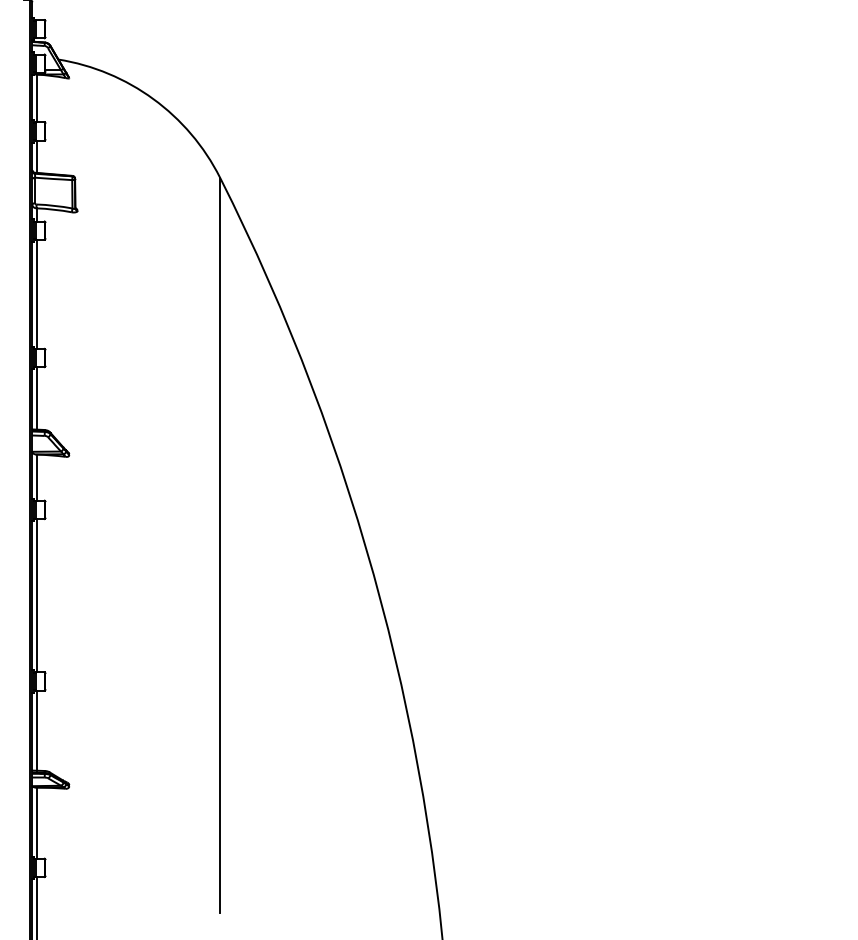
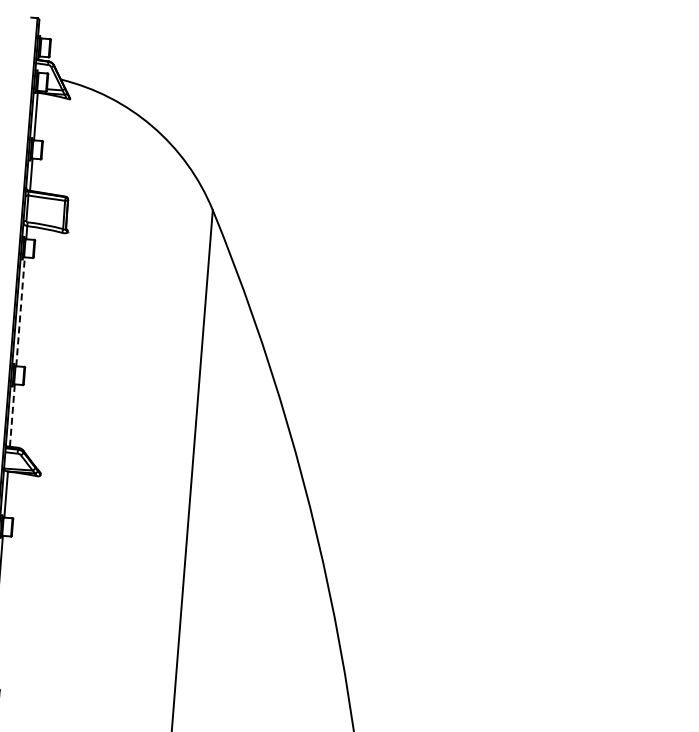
line: (36, 294) -> (20, 312), solid -> dashed
line: (36, 397) -> (12, 414), solid -> dashed

